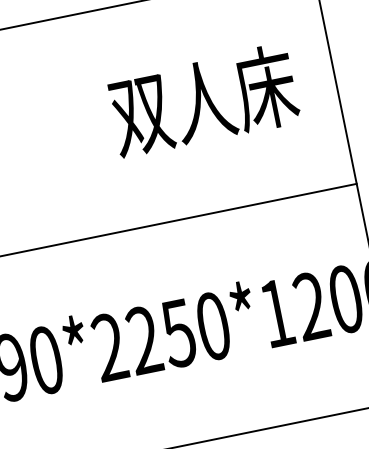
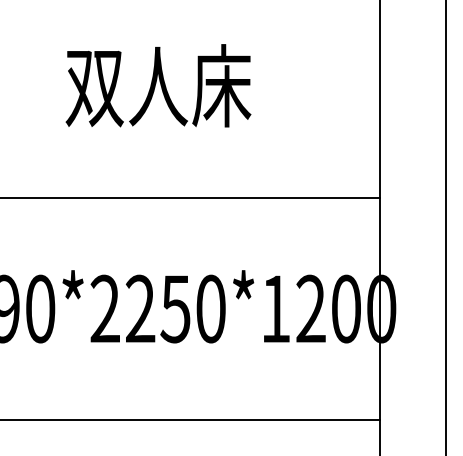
text: (203, 100) -> (158, 85), moved

